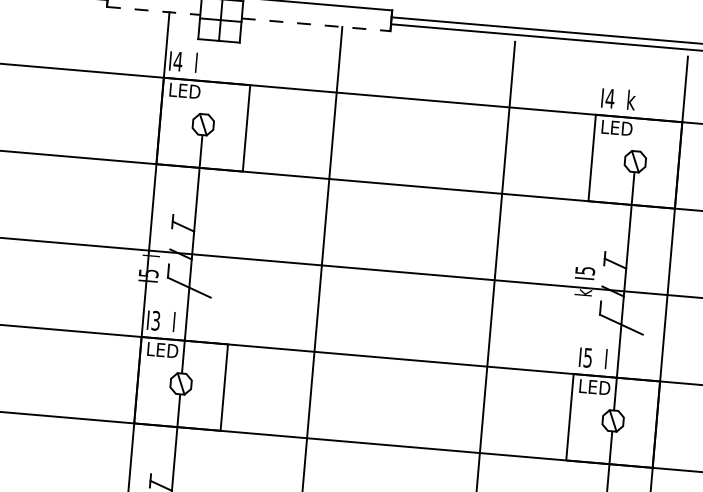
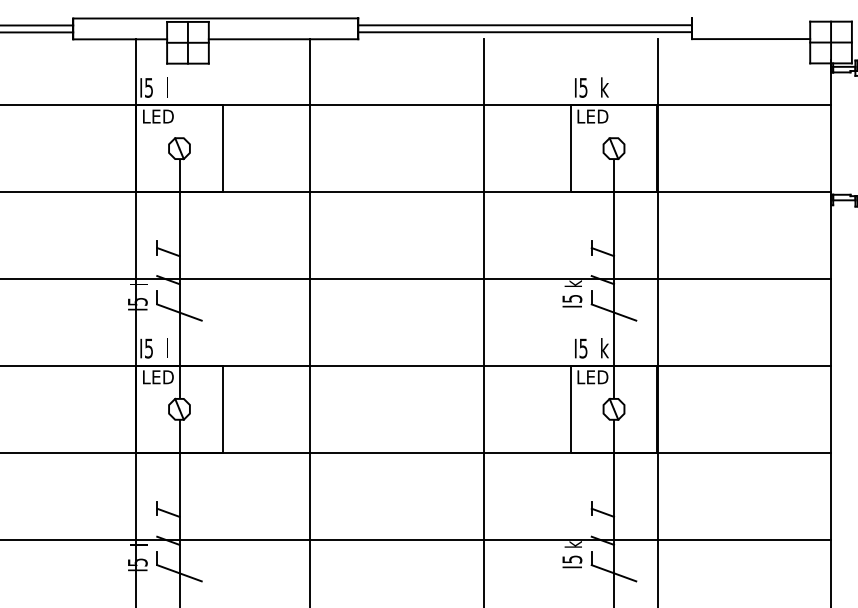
line: (153, 11) -> (120, 39), dashed -> solid
line: (316, 25) -> (283, 39), dashed -> solid
text: (177, 61) -> (148, 87), I4 -> I5
text: (610, 98) -> (583, 87), I4 -> I5
text: (585, 273) -> (572, 301), moved
text: (155, 319) -> (148, 347), I3 -> I5
text: (608, 359) -> (604, 348), l -> k

